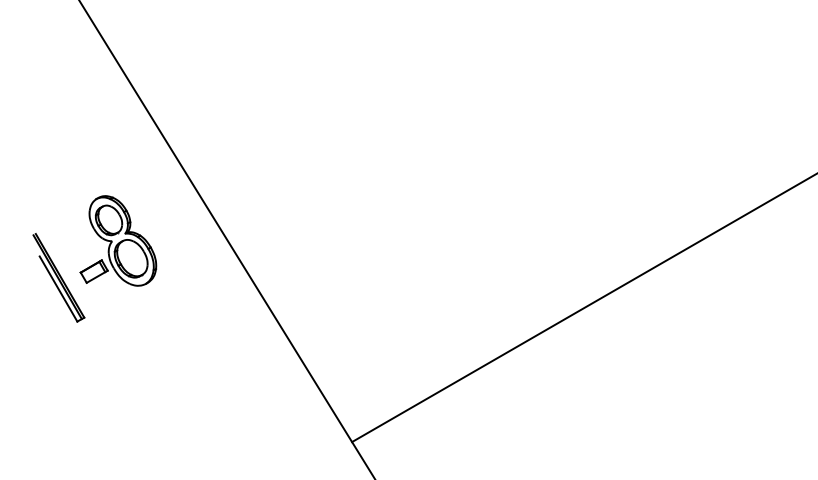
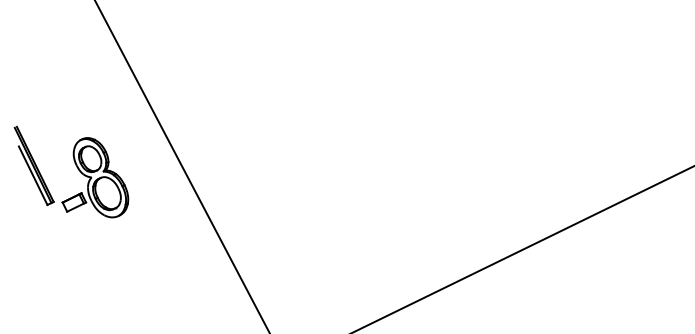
part: (58, 277) -> (33, 165), moved

